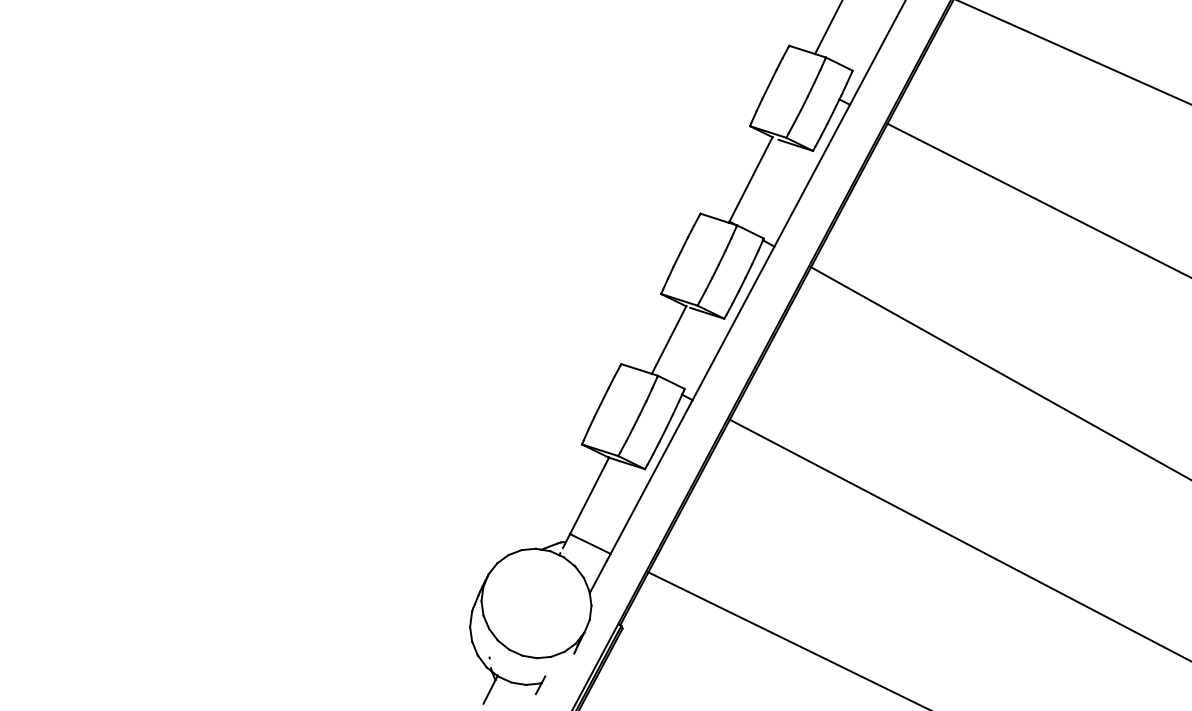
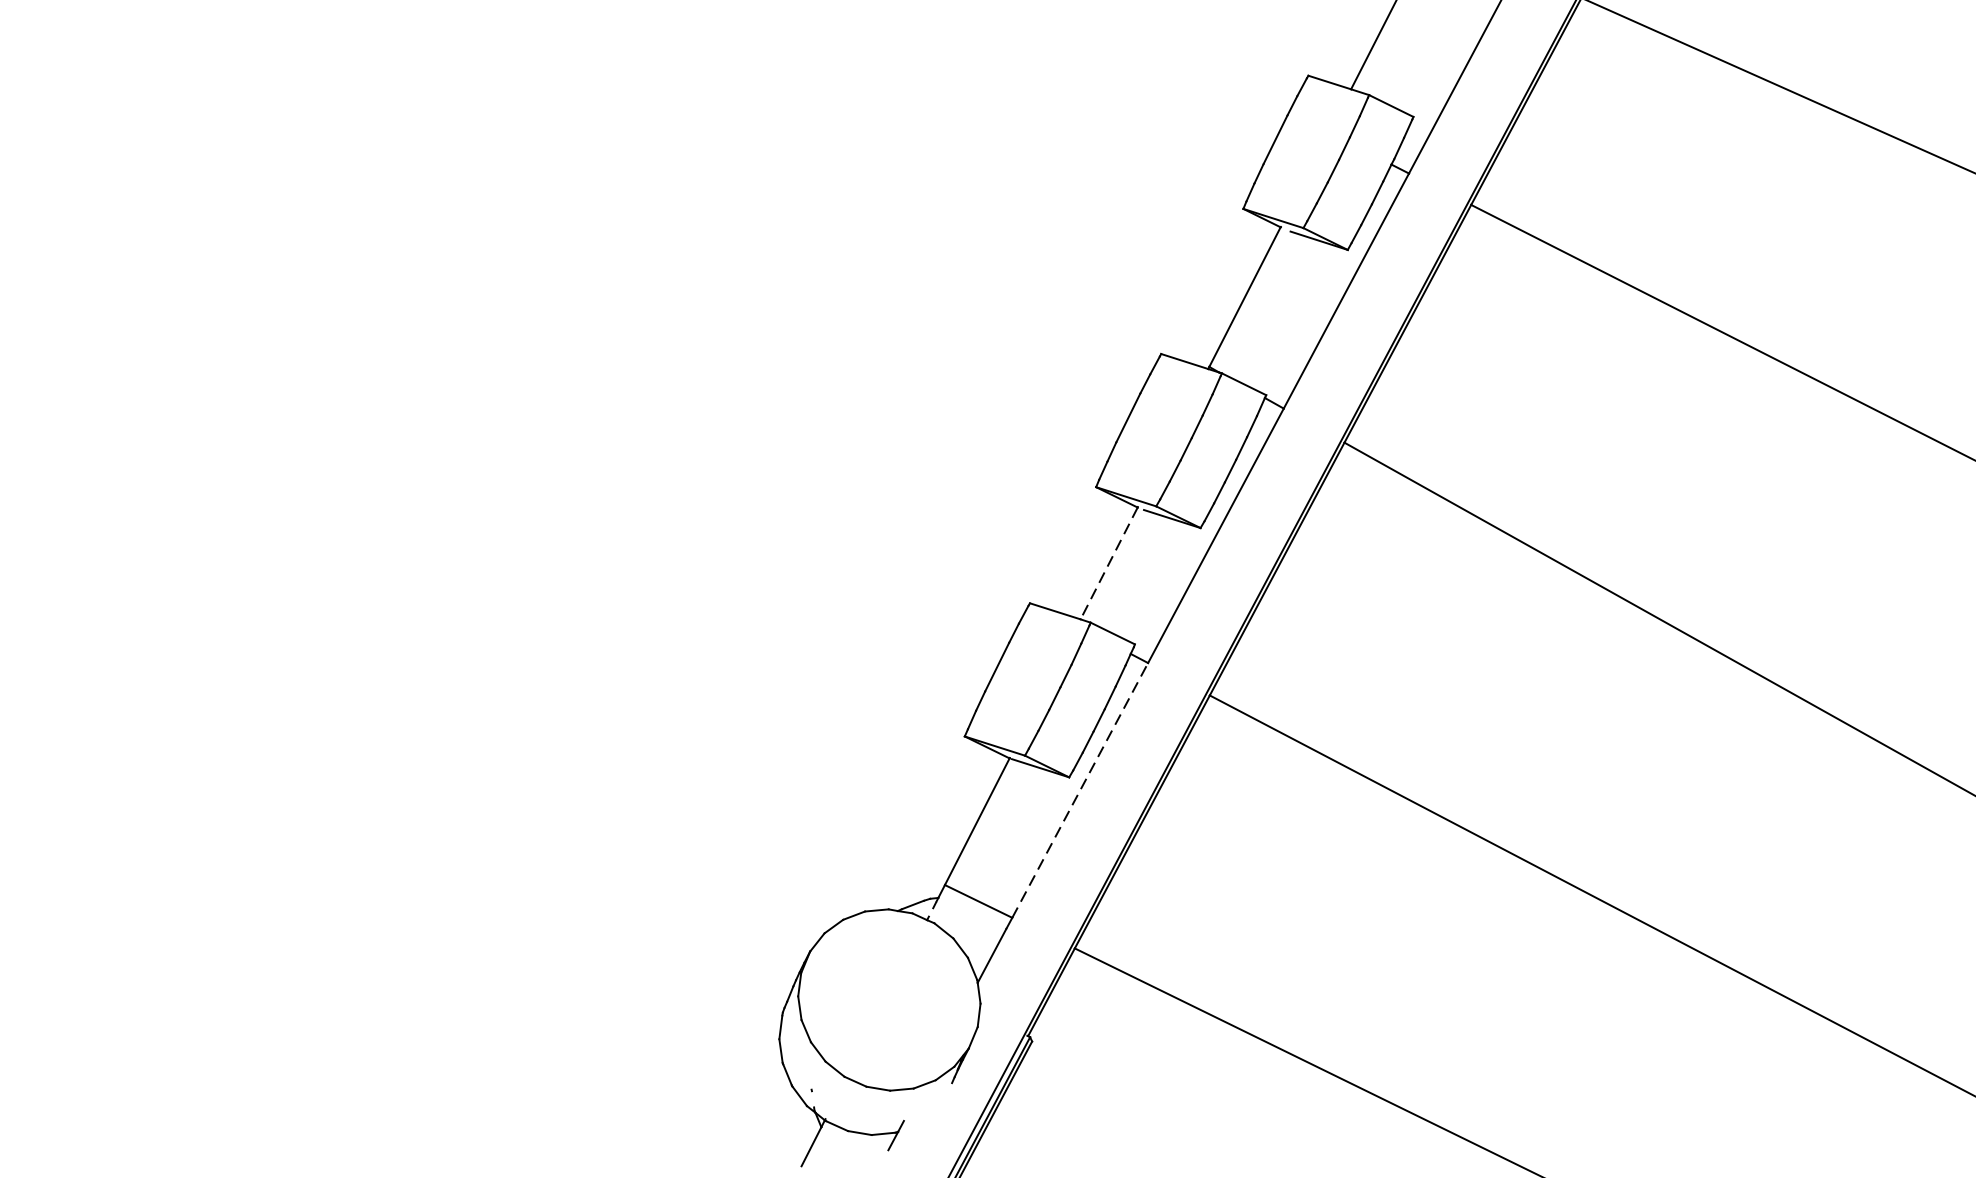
line: (669, 340) -> (1109, 564), solid -> dashed
line: (651, 476) -> (1079, 789), solid -> dashed

